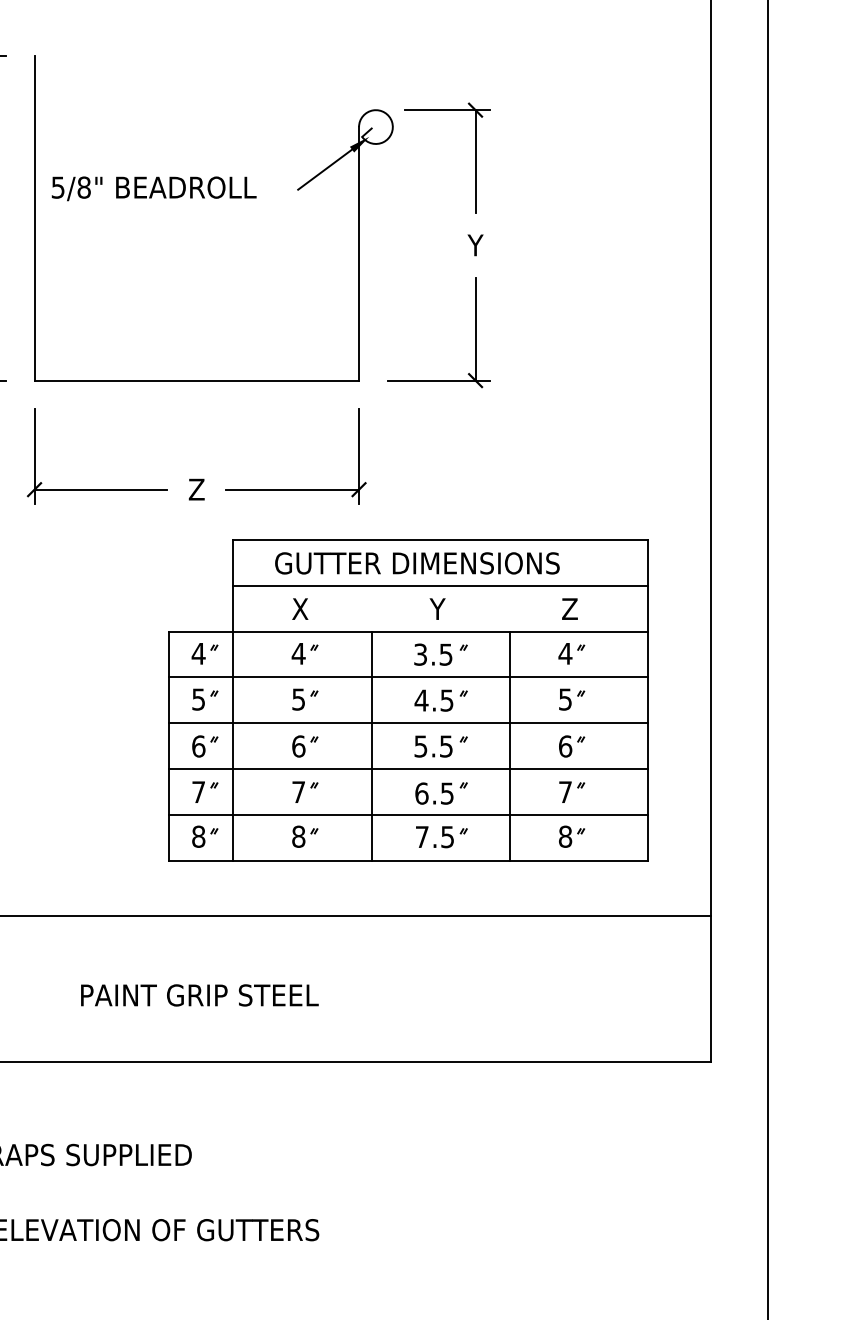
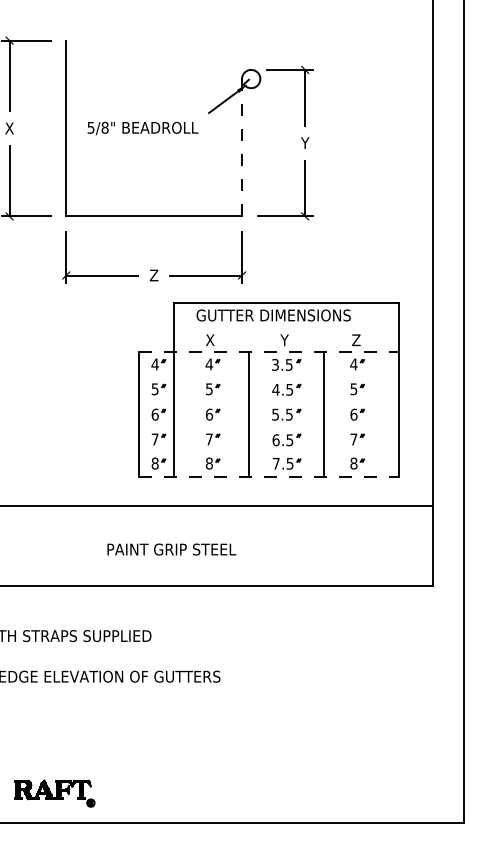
text: (153, 188) -> (142, 128), moved
line: (359, 253) -> (242, 147), solid -> dashed
line: (439, 585) -> (285, 327), removed
line: (409, 631) -> (269, 352), solid -> dashed
line: (407, 677) -> (268, 377), removed
line: (407, 724) -> (268, 402), removed
line: (407, 768) -> (268, 426), removed
line: (407, 814) -> (268, 451), removed
line: (409, 860) -> (269, 476), solid -> dashed
text: (199, 995) -> (171, 549), moved

